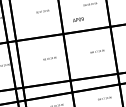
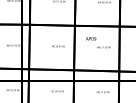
text: (78, 19) -> (91, 38), moved

